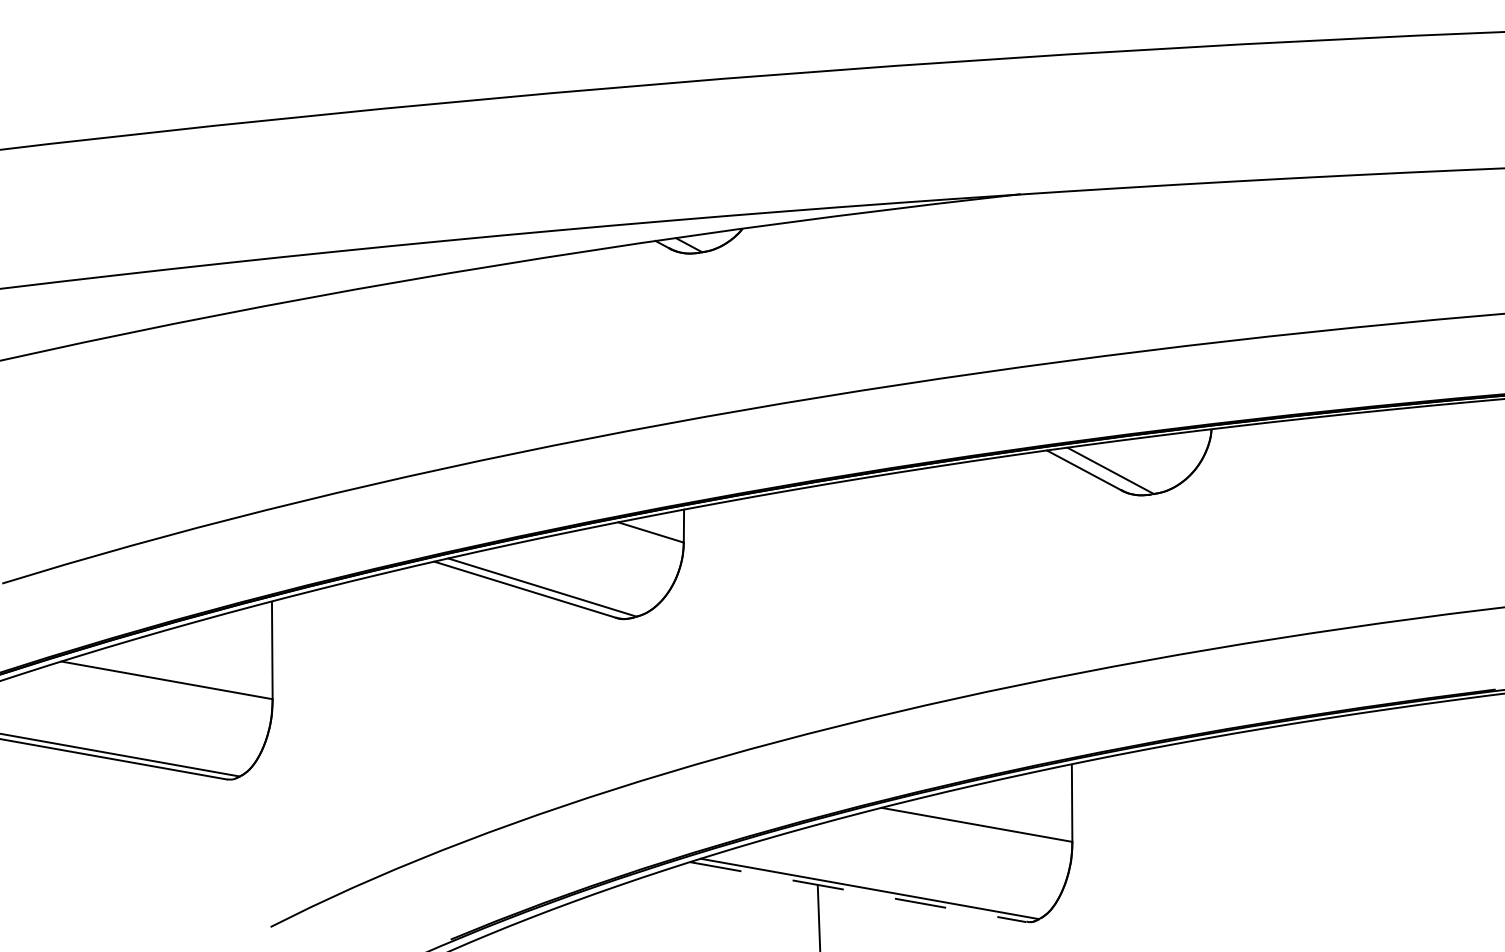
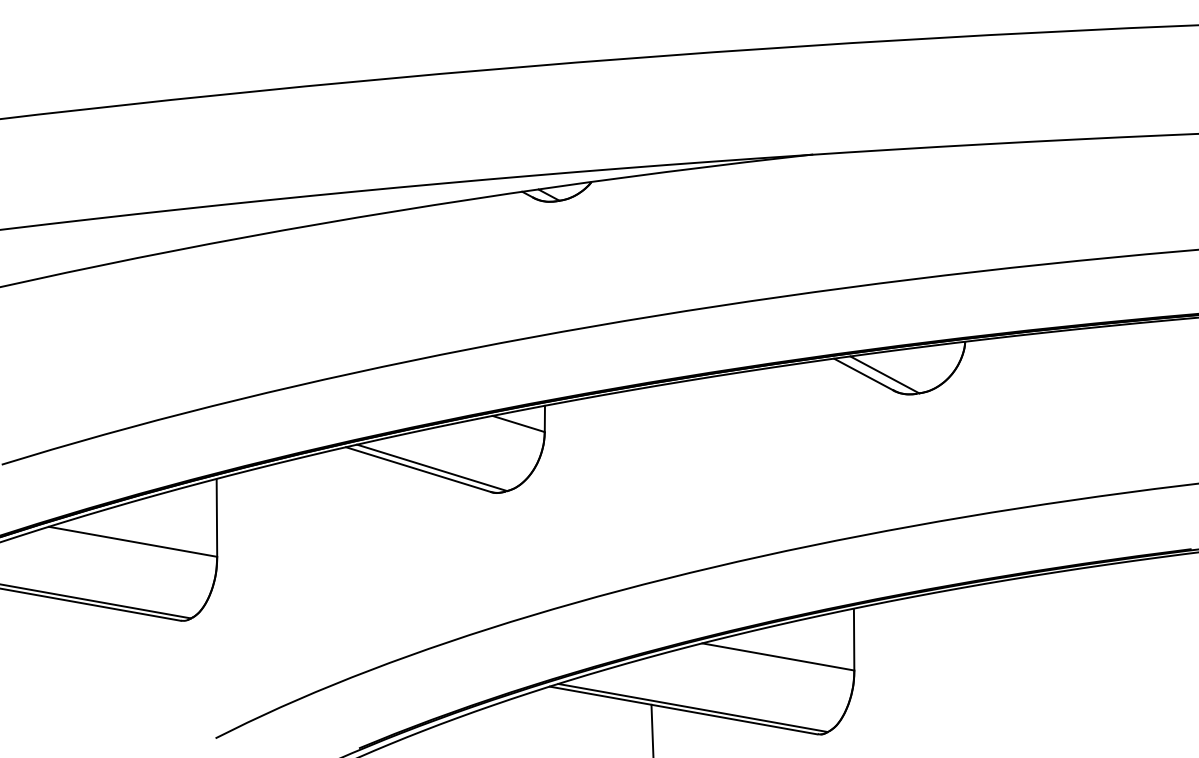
line: (858, 892) -> (683, 710), dashed -> solid

